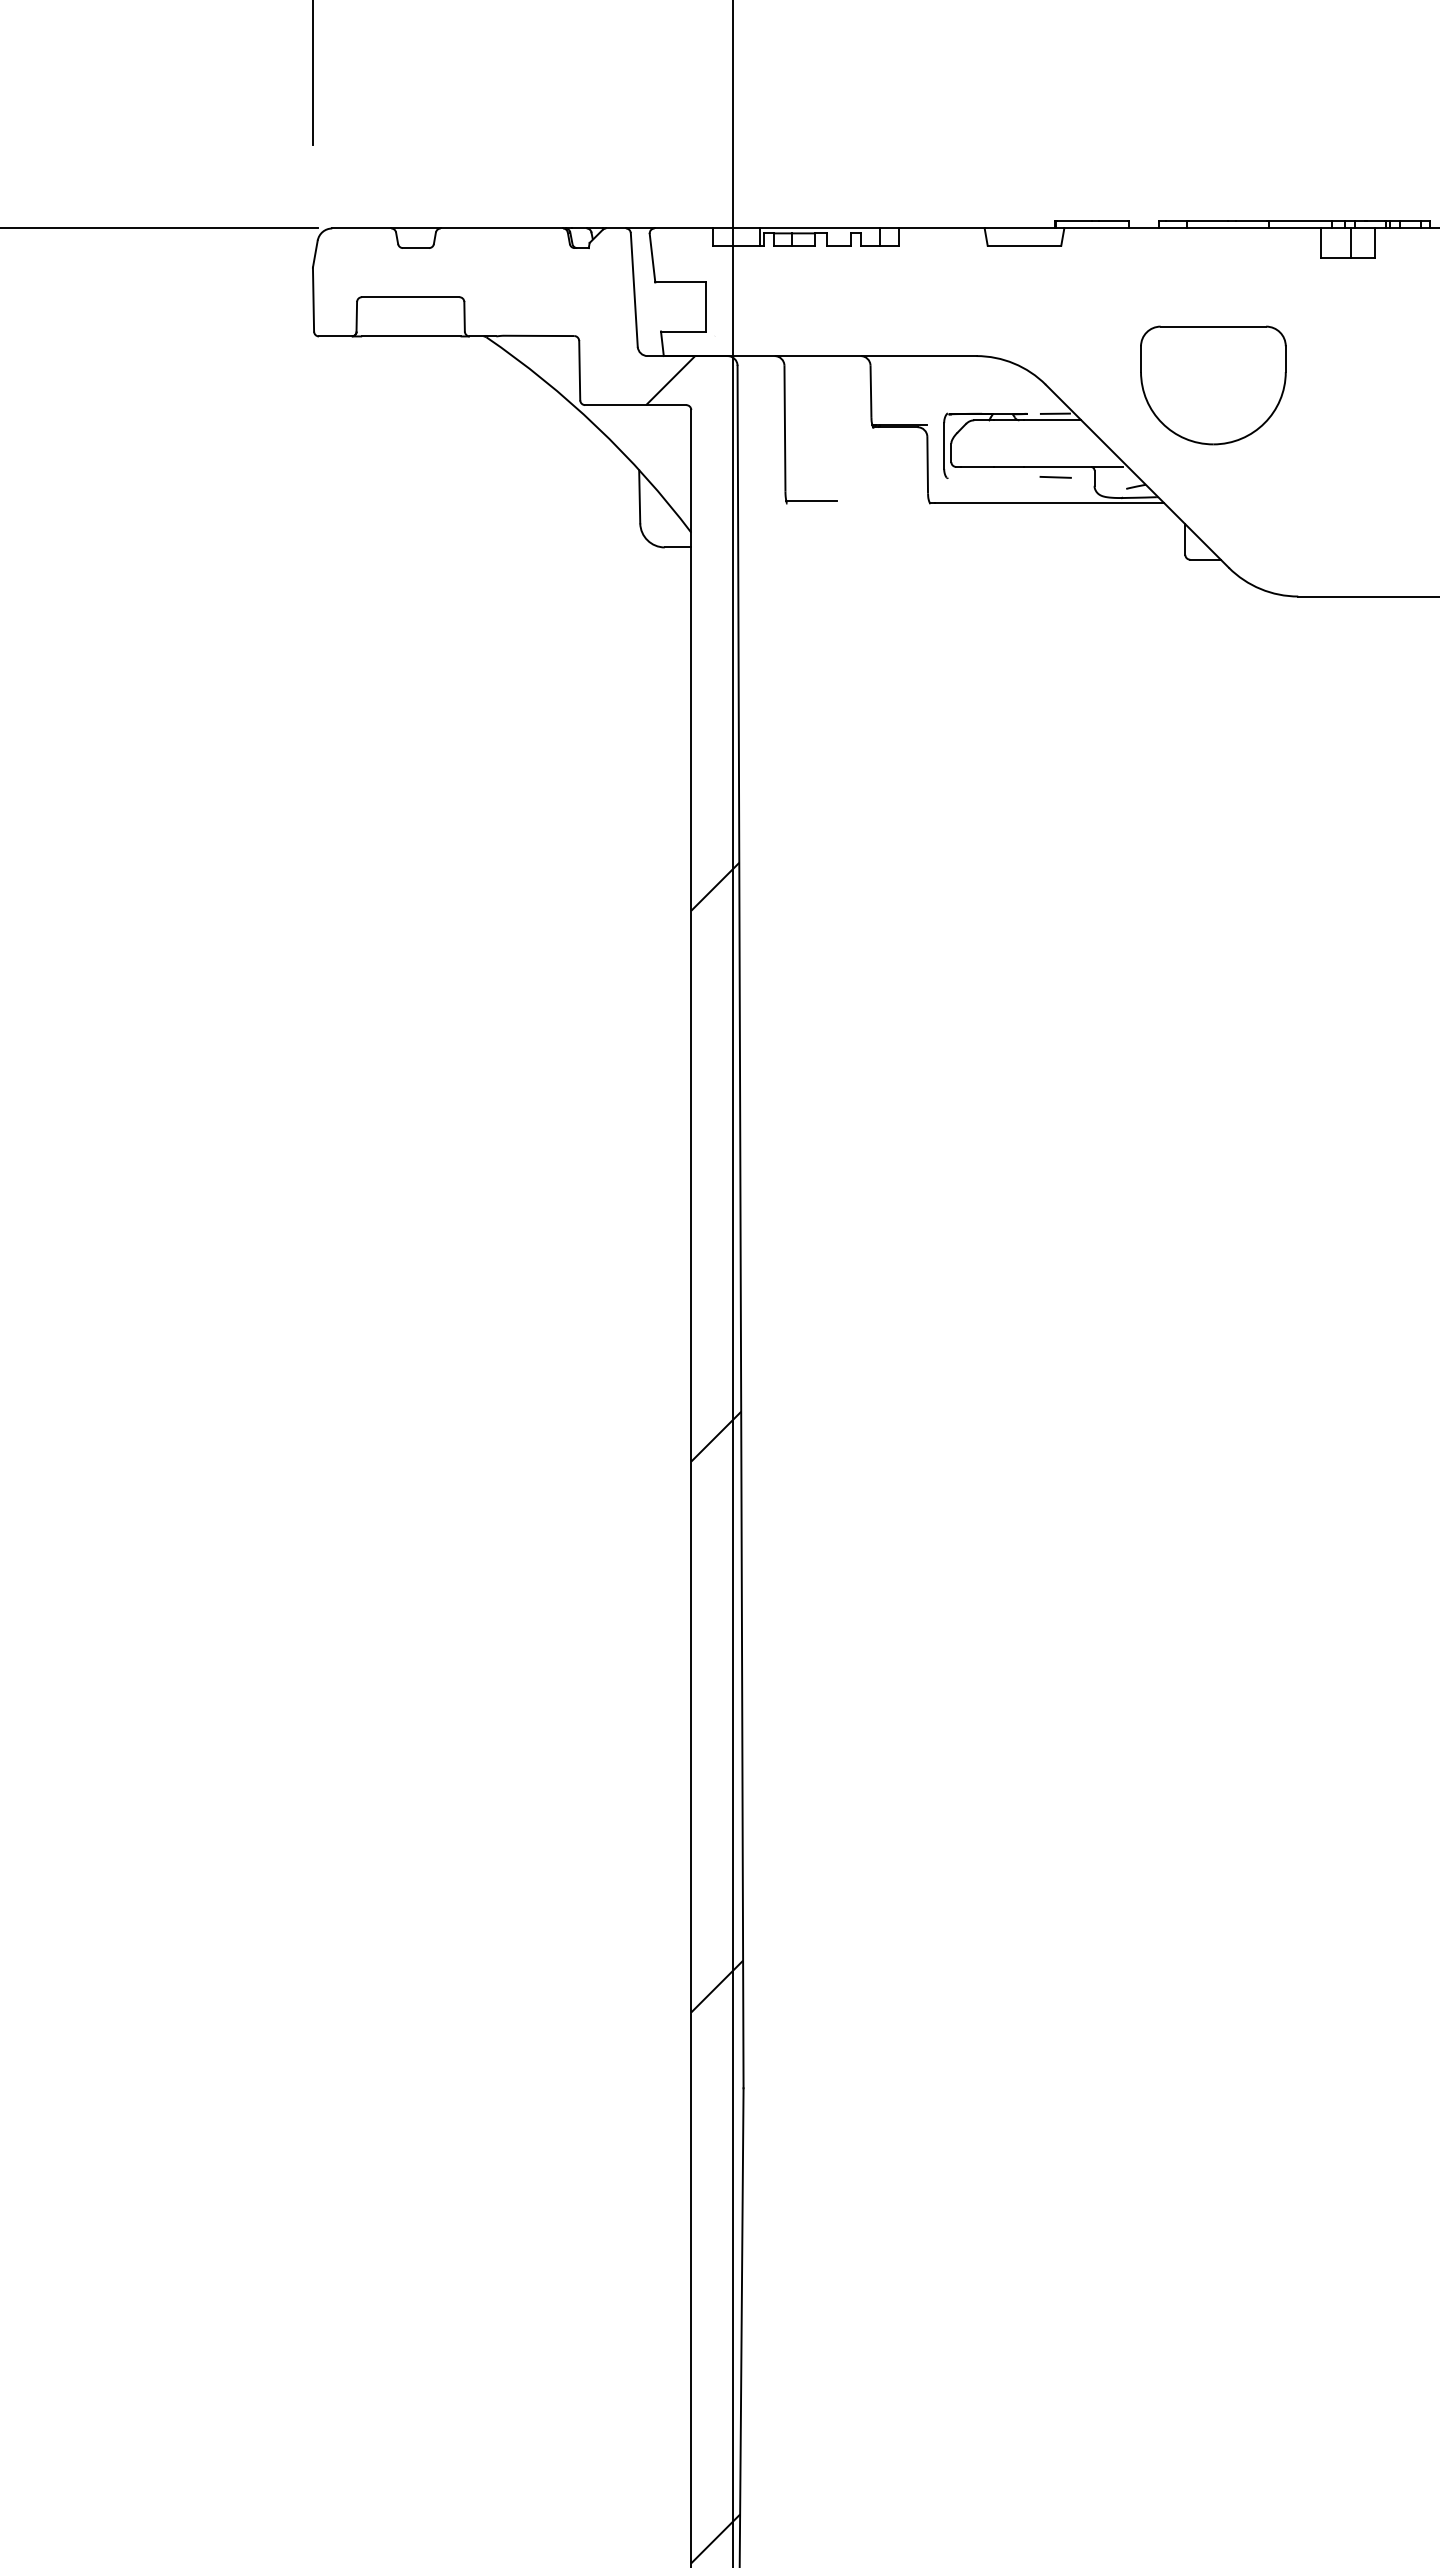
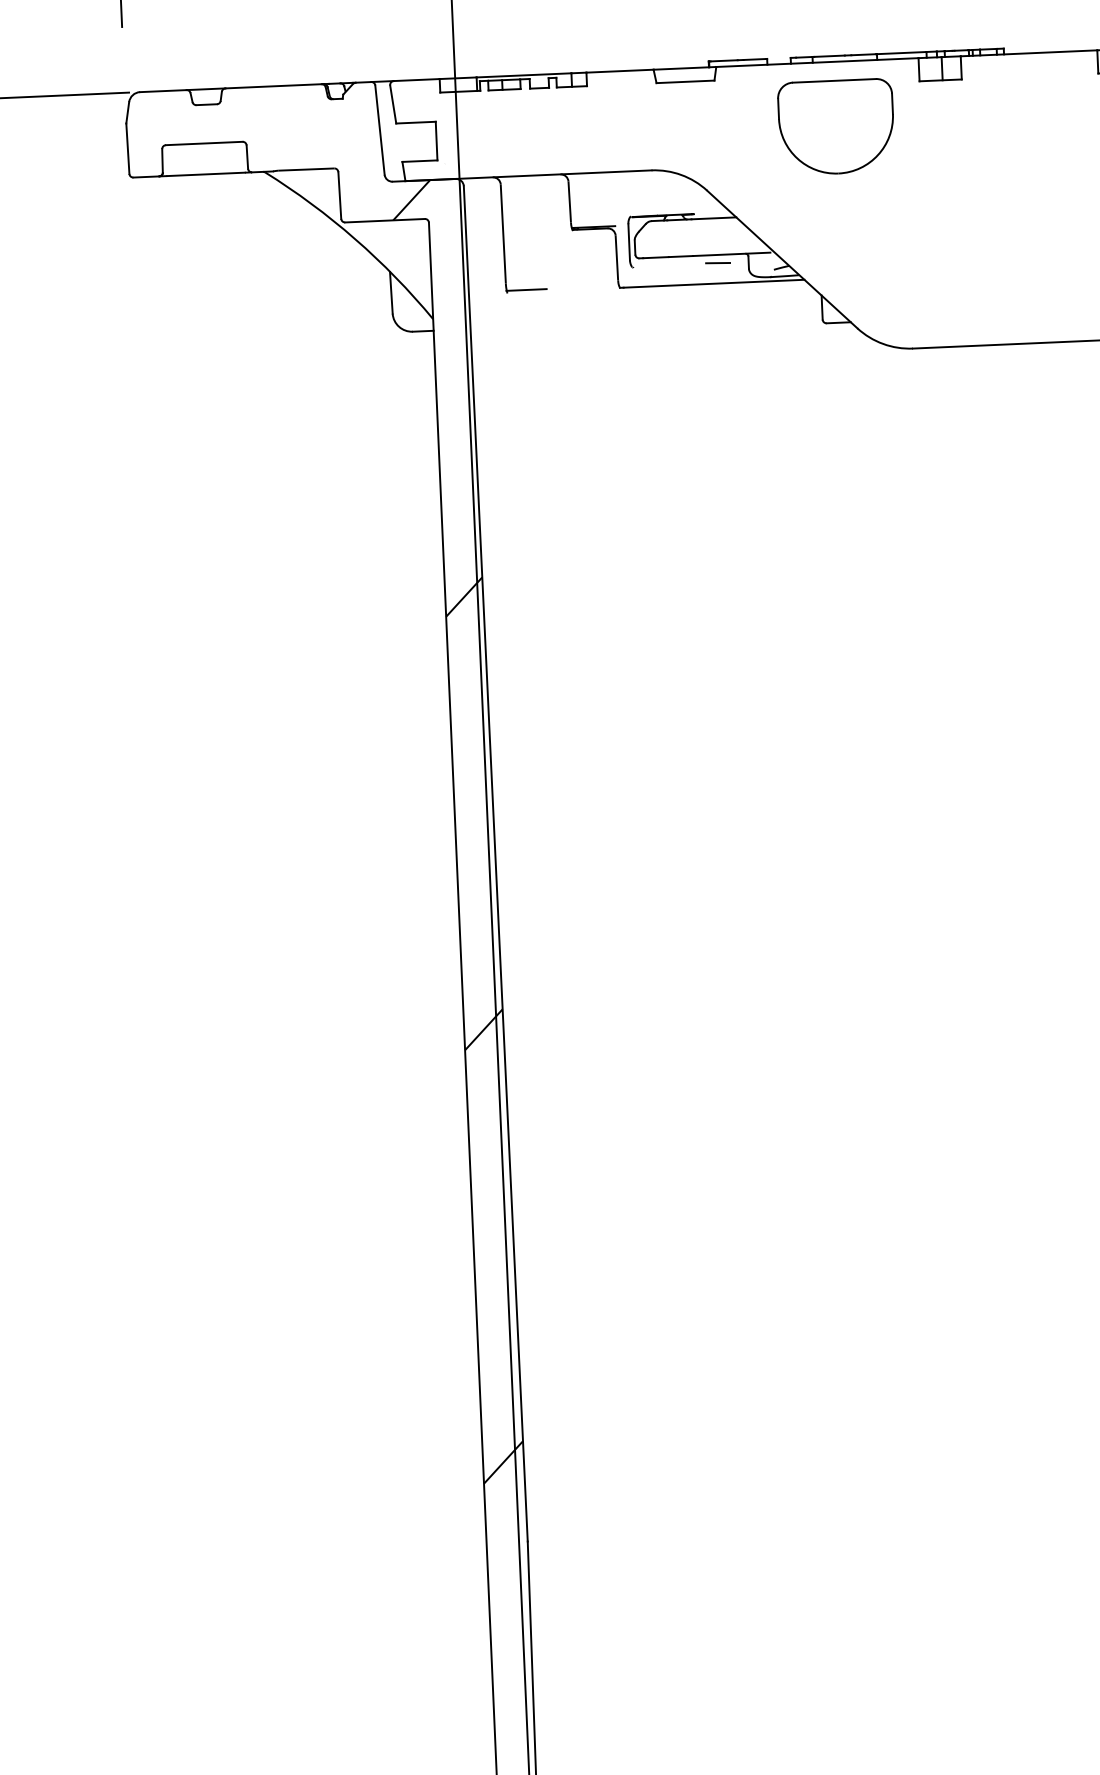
part: (1213, 385) -> (836, 127), moved
line: (1054, 413) -> (714, 212), removed

